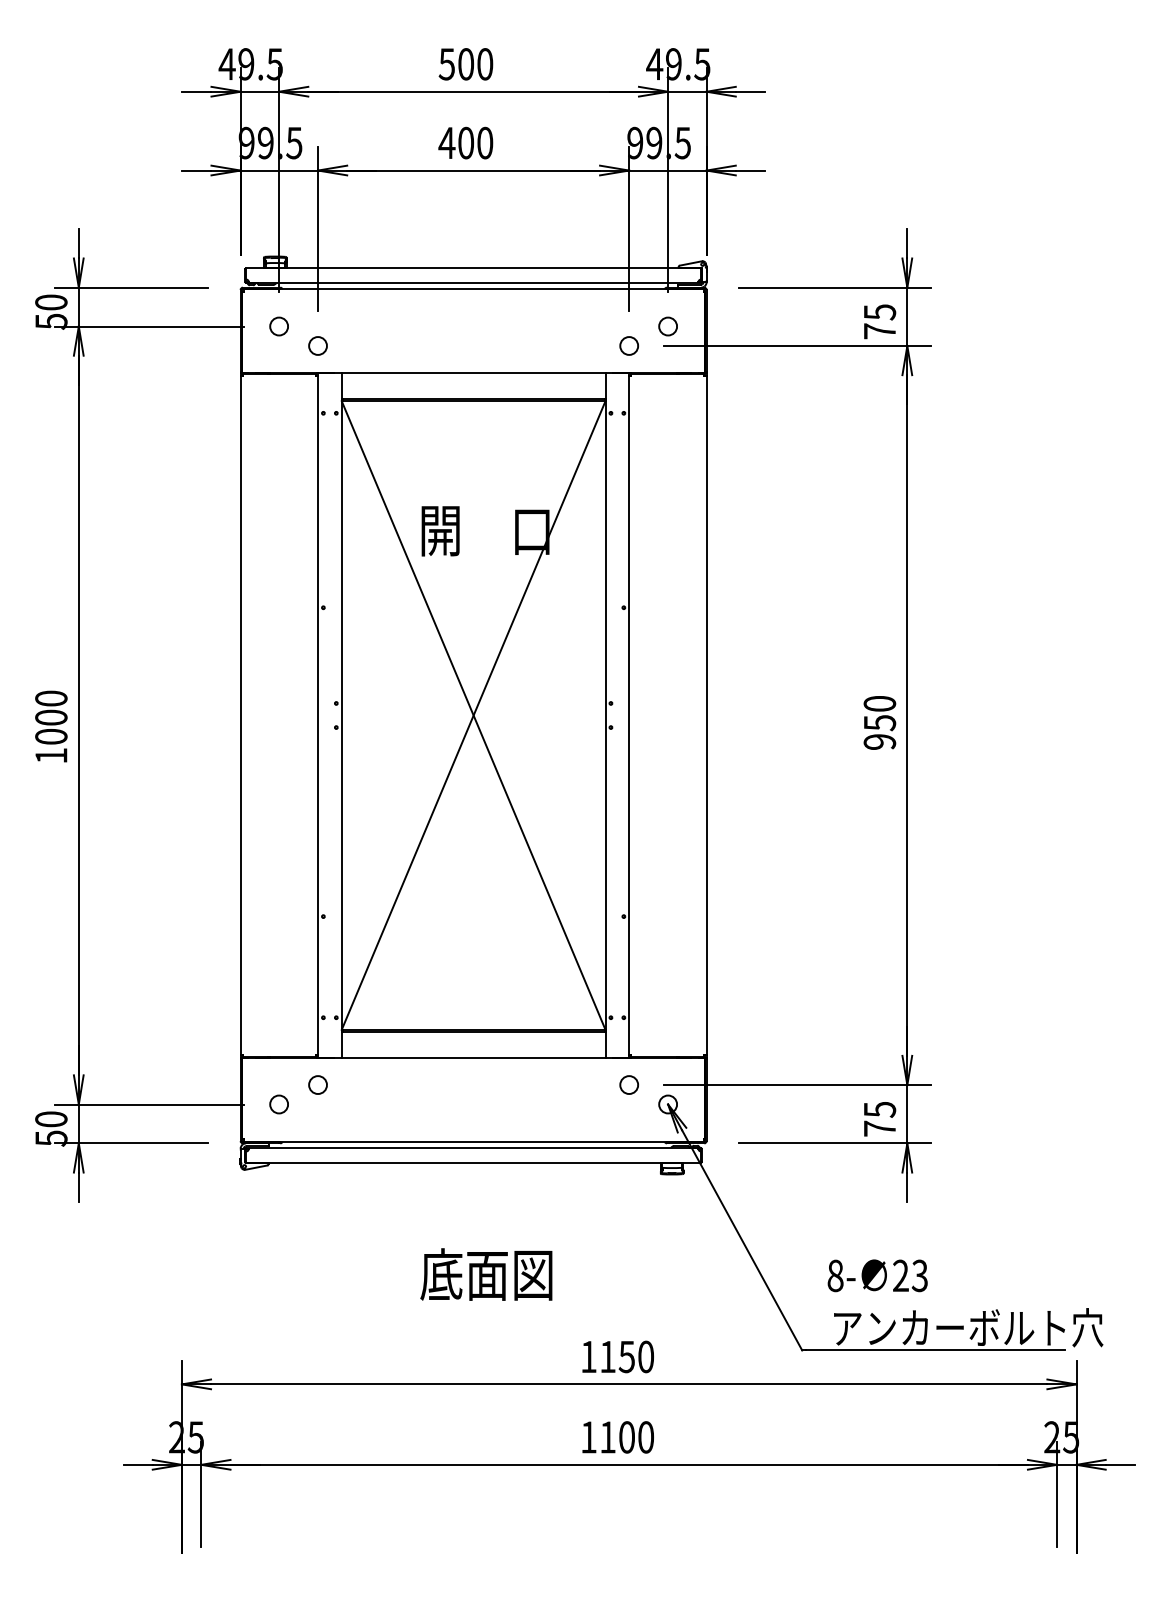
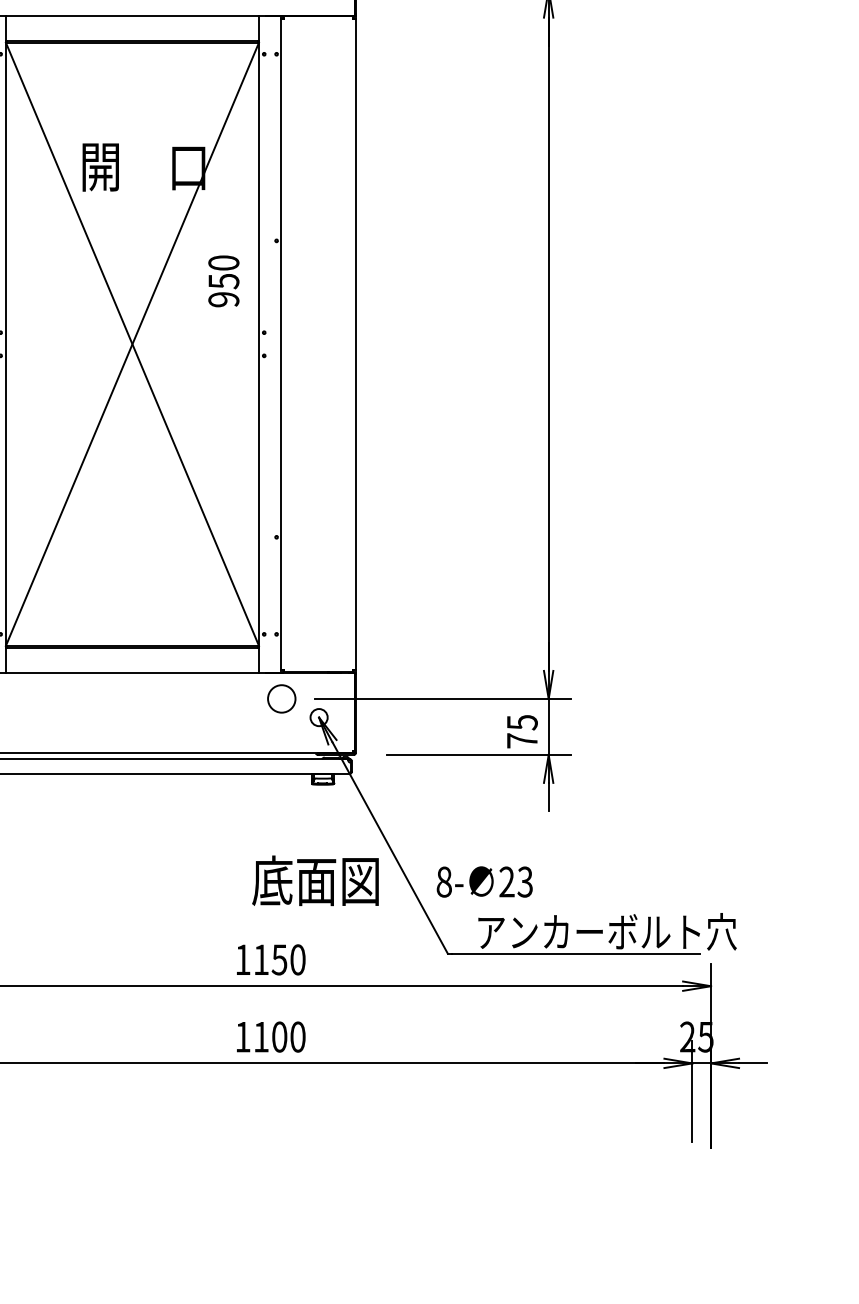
text: (879, 722) -> (223, 280), moved
circle: (629, 1085) -> (282, 699), size x1.6
text: (486, 1274) -> (315, 880), moved
text: (877, 1275) -> (484, 881), moved

